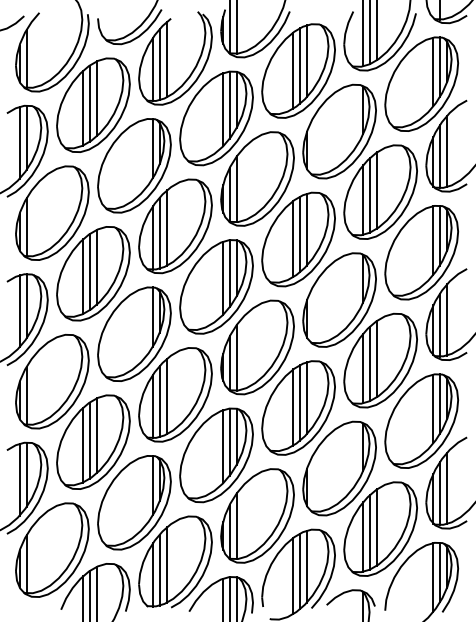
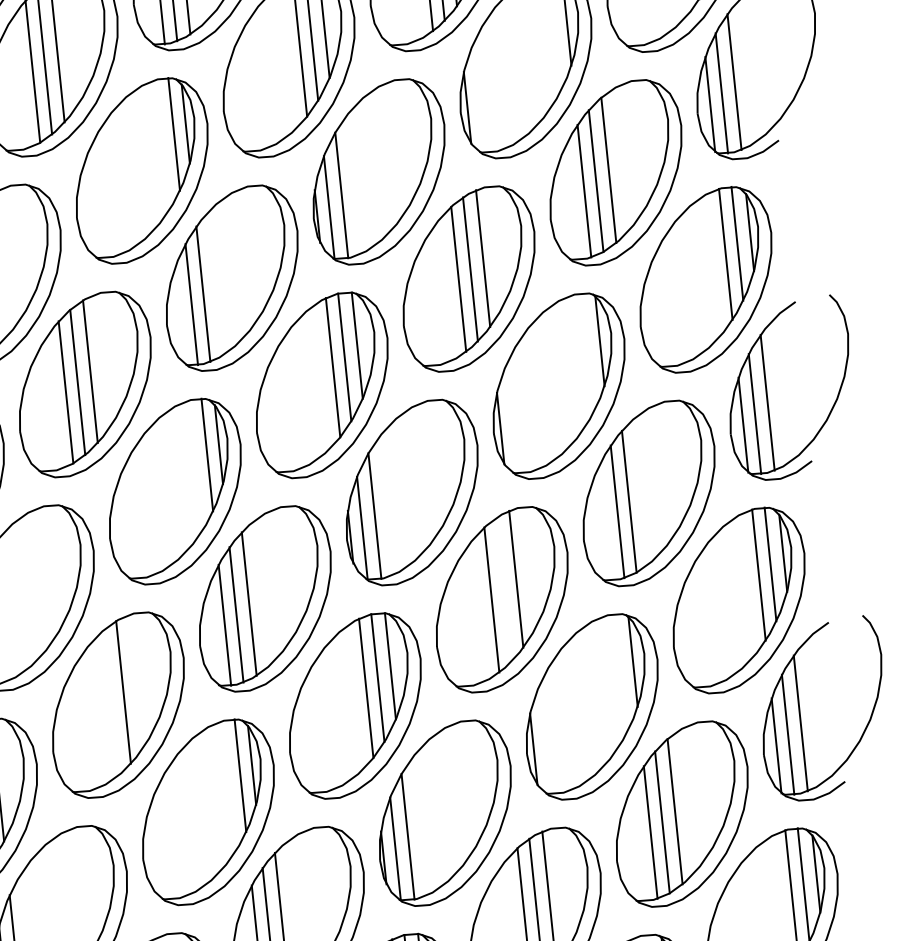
line: (166, 227) -> (215, 282), removed
line: (377, 358) -> (642, 489), removed
line: (299, 402) -> (502, 589), removed
line: (89, 440) -> (110, 702), removed
line: (82, 444) -> (98, 711), removed

